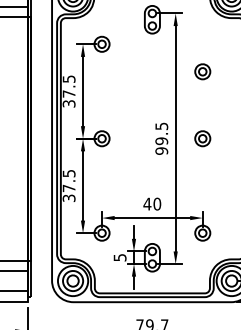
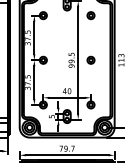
part: (201, 71) -> (90, 15), moved

